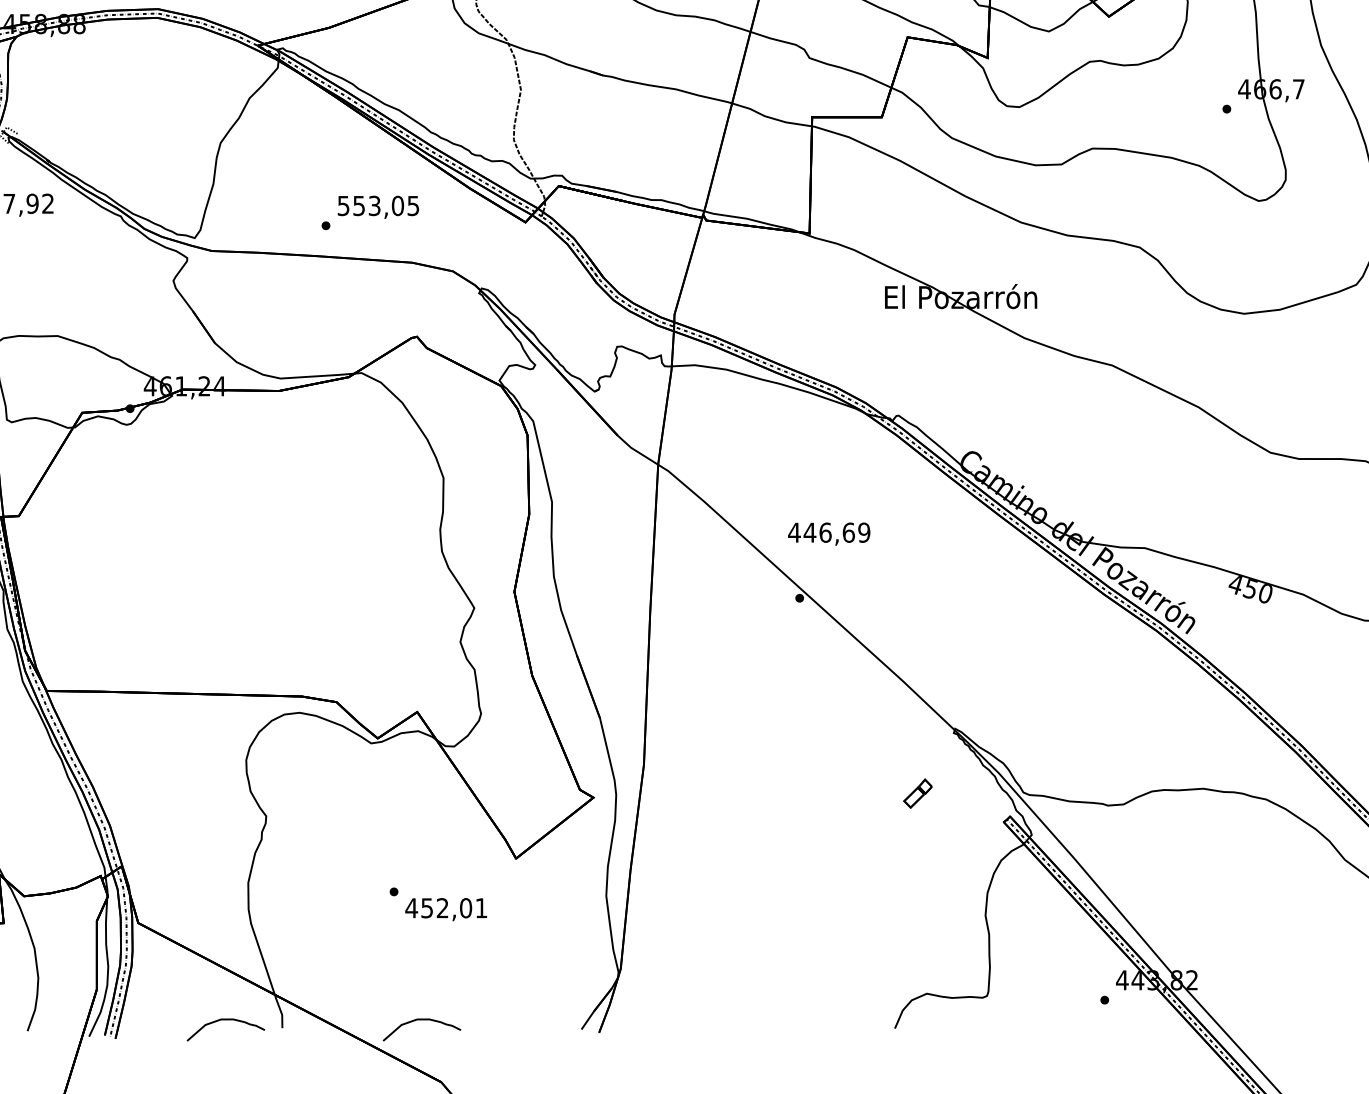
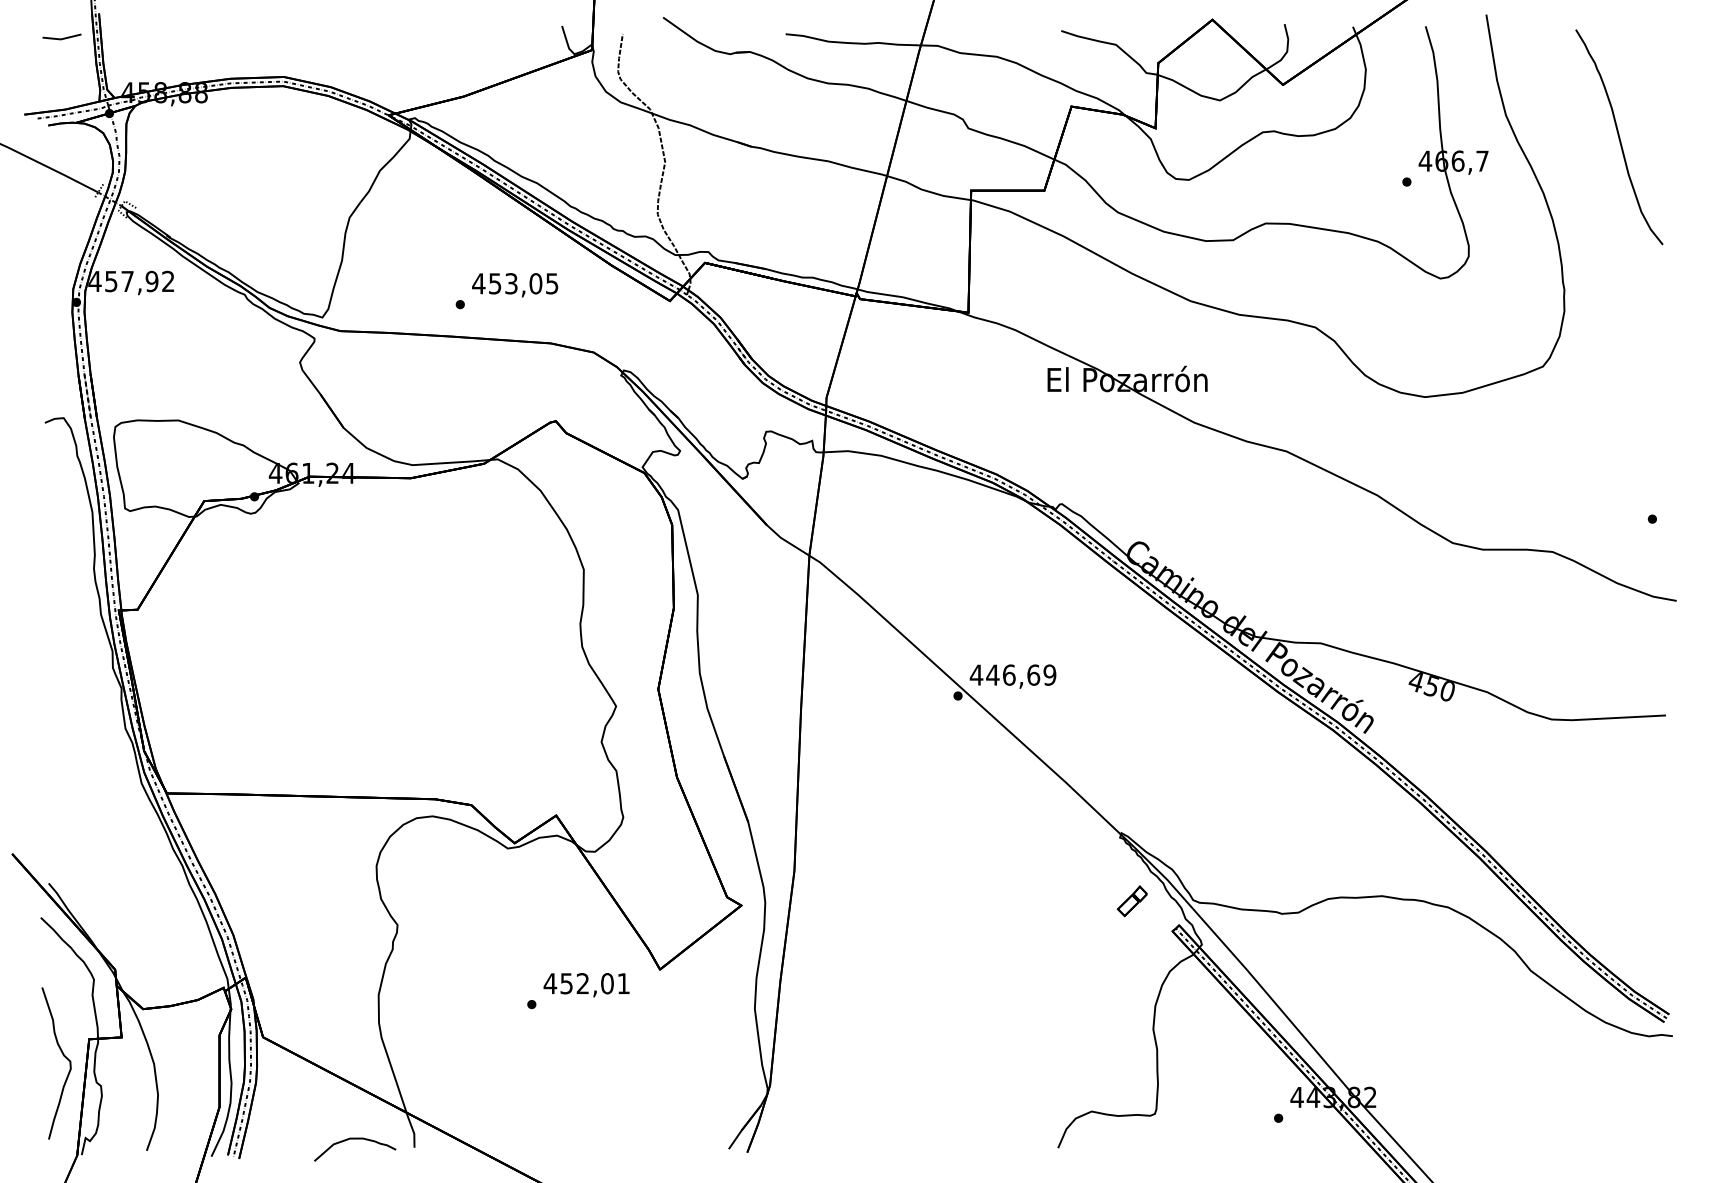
text: (343, 205) -> (478, 283), 553,05 -> 453,05
text: (828, 534) -> (1012, 676), moved
part: (917, 793) -> (1131, 901), moved
text: (446, 909) -> (586, 985), moved
curve: (422, 1020) -> (561, 1139), removed

